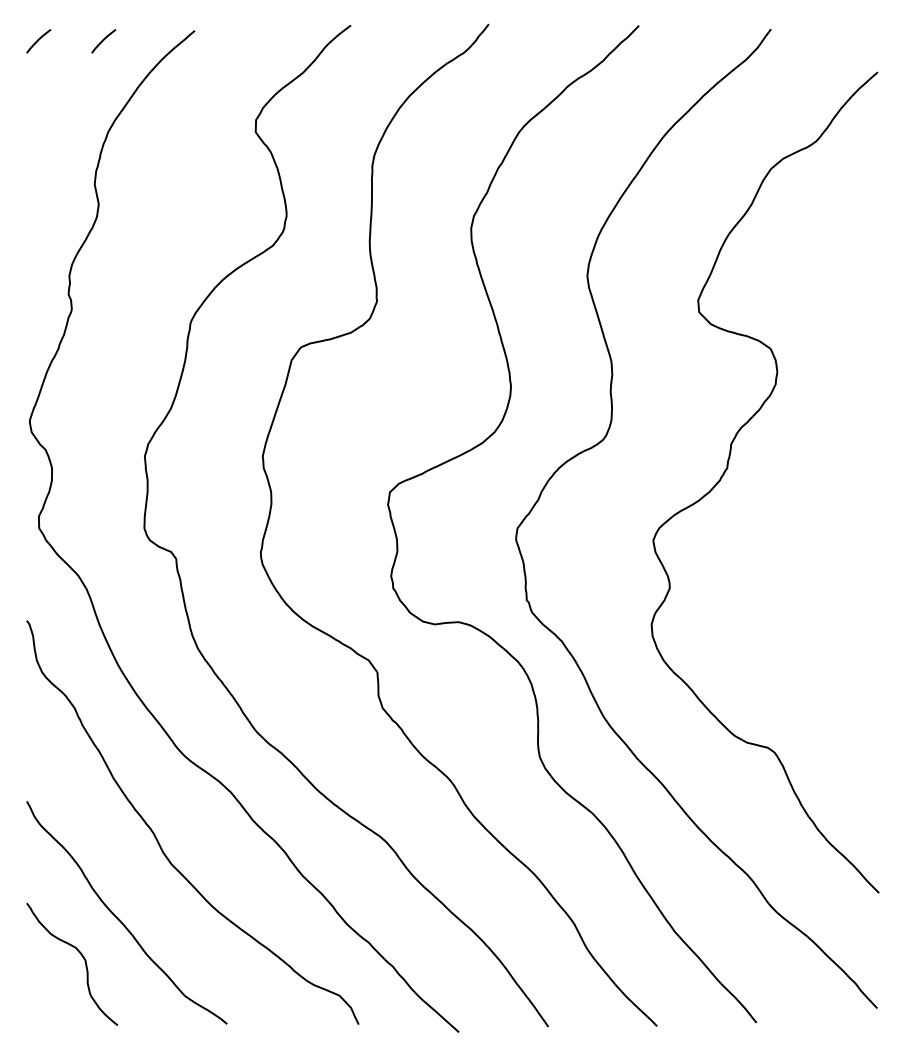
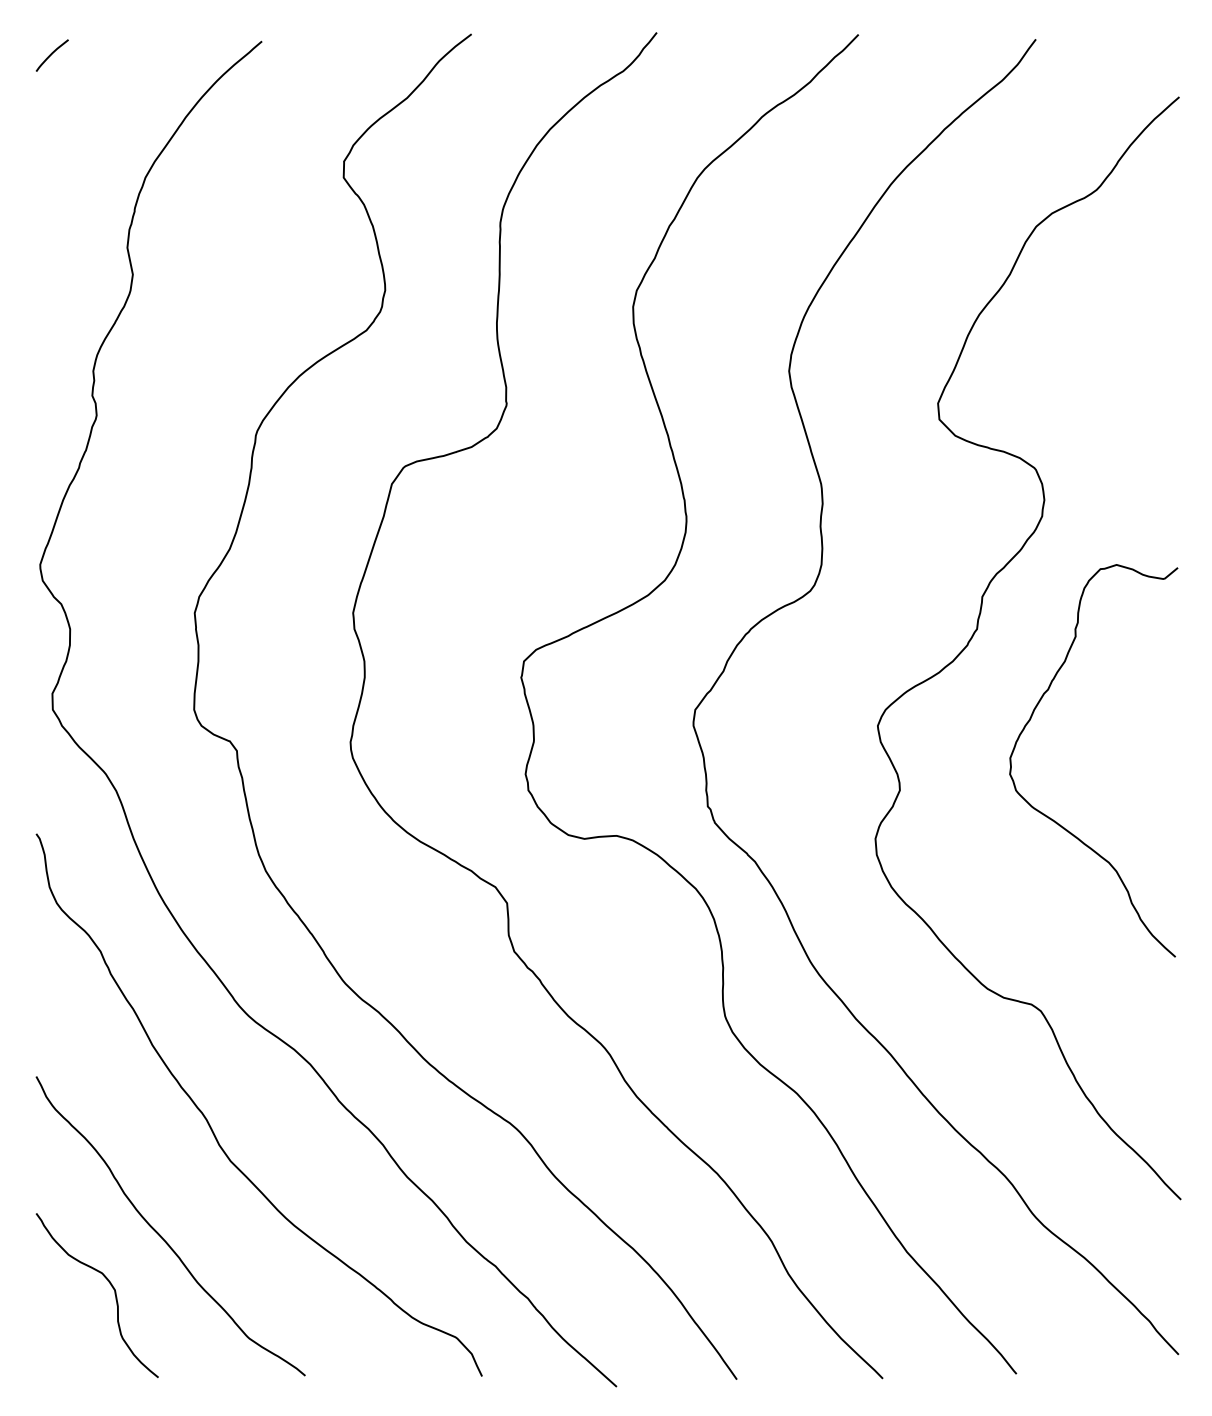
line: (103, 41) -> (139, 55), removed
curve: (785, 610) -> (1055, 820), added

